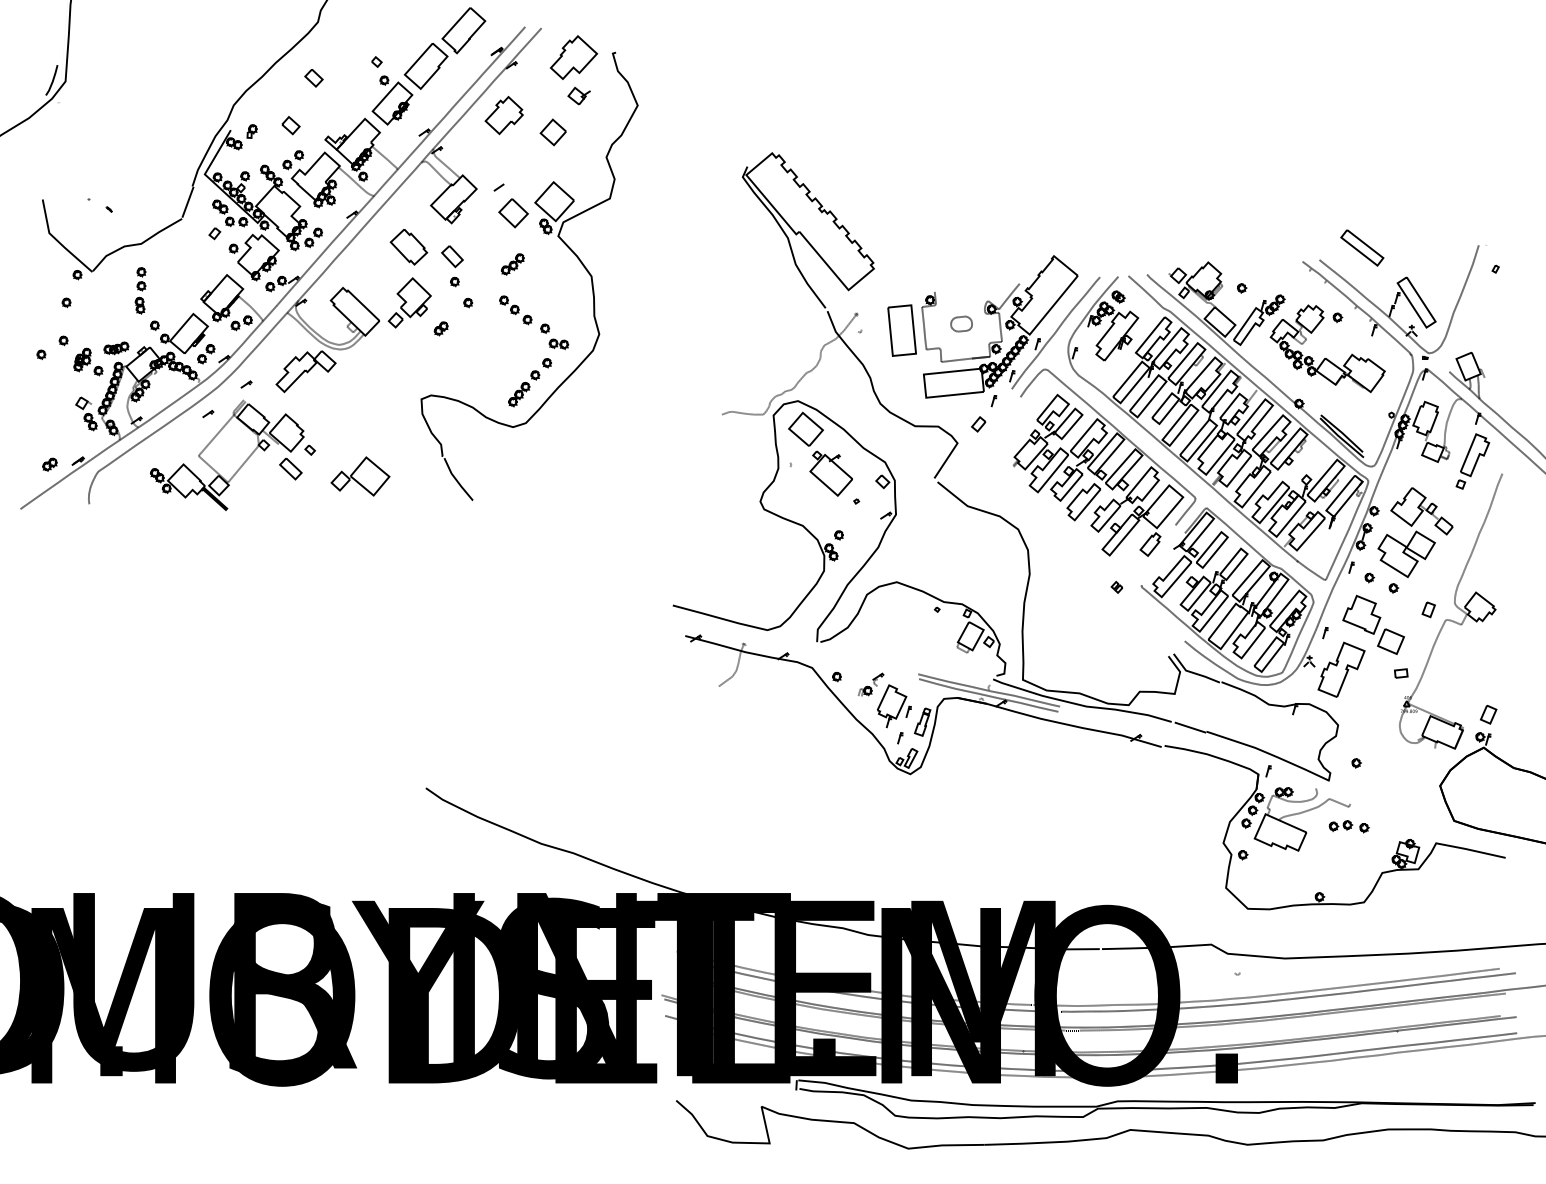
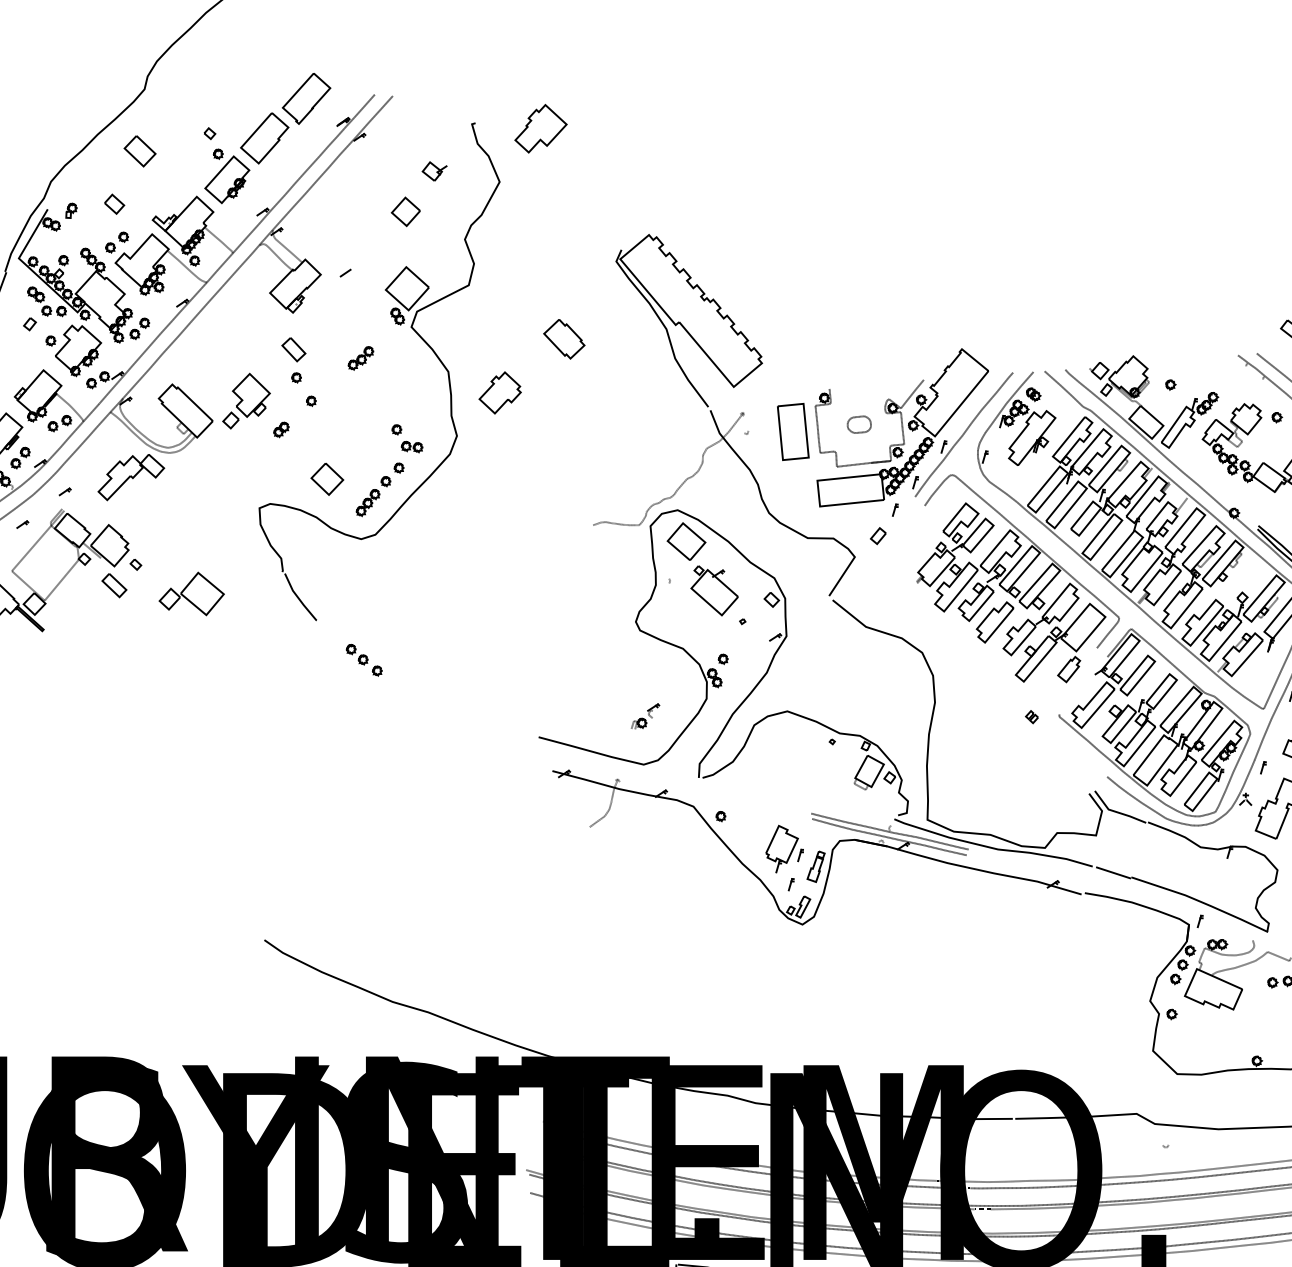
part: (574, 57) -> (541, 128), moved
part: (313, 78) -> (139, 151), size x1.6
part: (503, 115) -> (499, 392), moved
part: (513, 213) -> (327, 479), moved
part: (408, 247) -> (563, 339), moved
part: (515, 310) -> (363, 660), moved
part: (870, 684) -> (644, 716), moved

